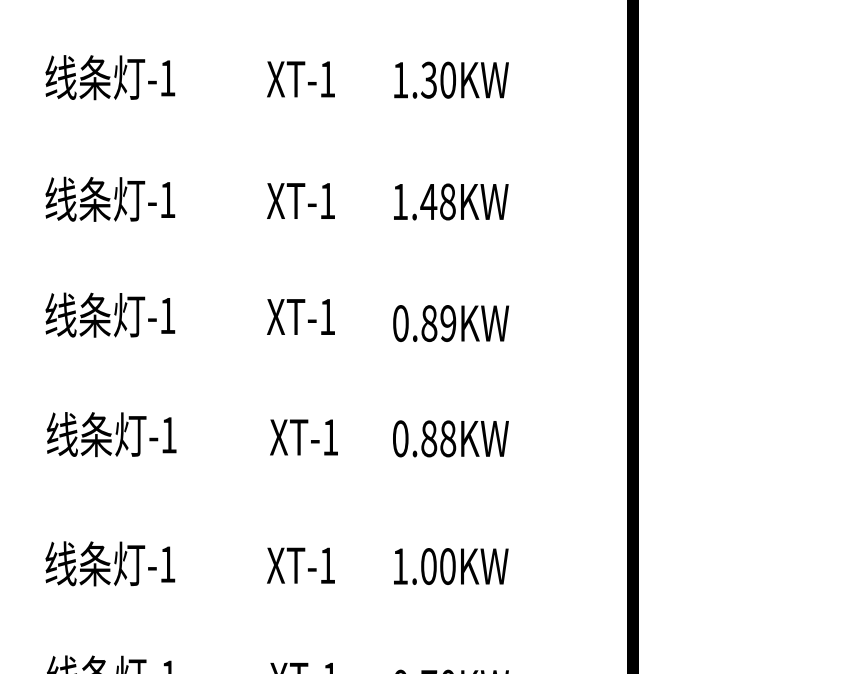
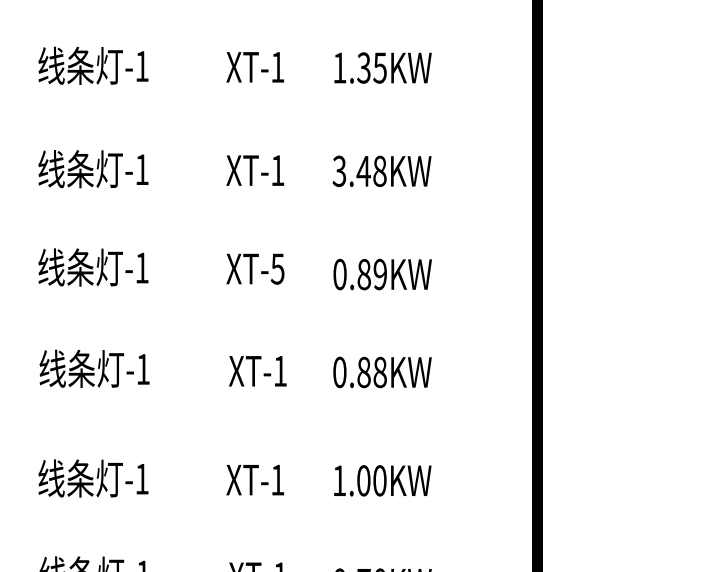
text: (448, 79) -> (380, 67), 1.30KW -> 1.35KW
text: (399, 201) -> (338, 170), 1.48KW -> 3.48KW
text: (327, 317) -> (277, 269), XT-1 -> XT-5

